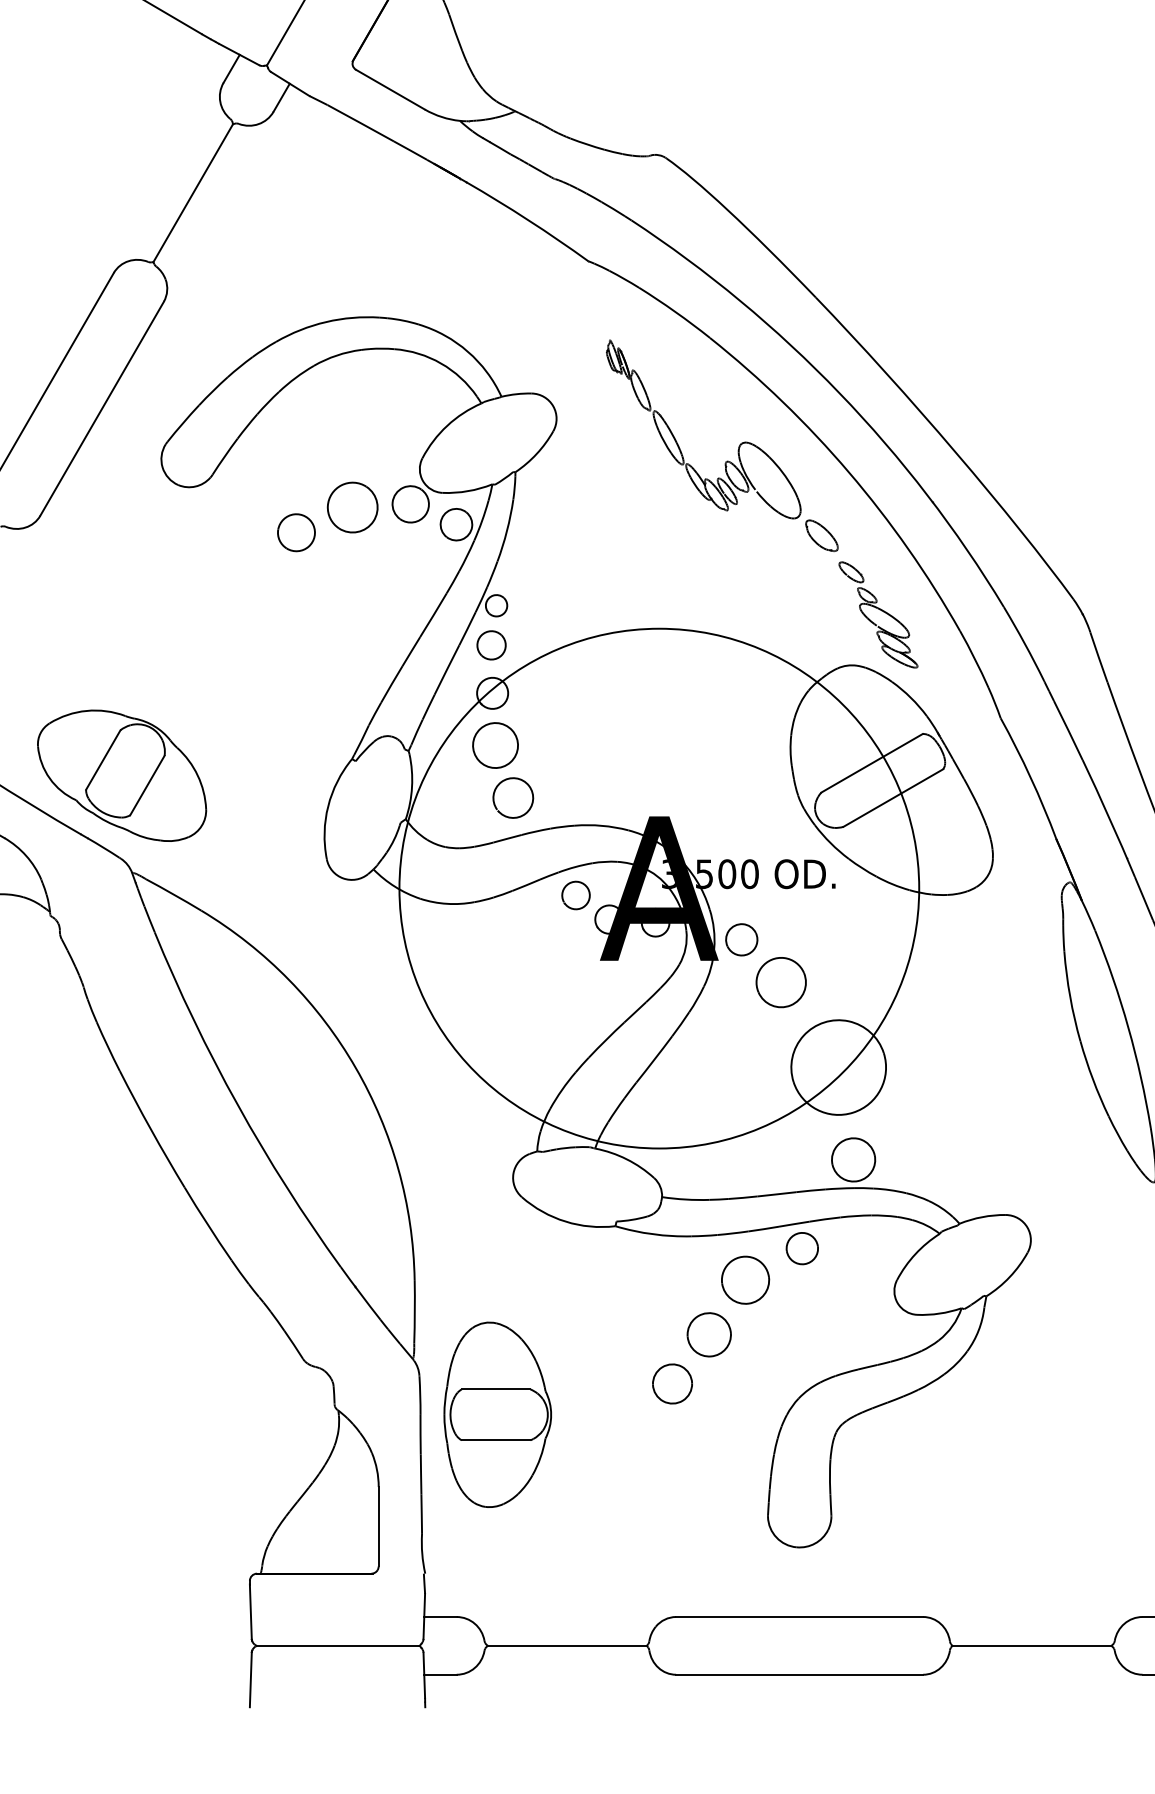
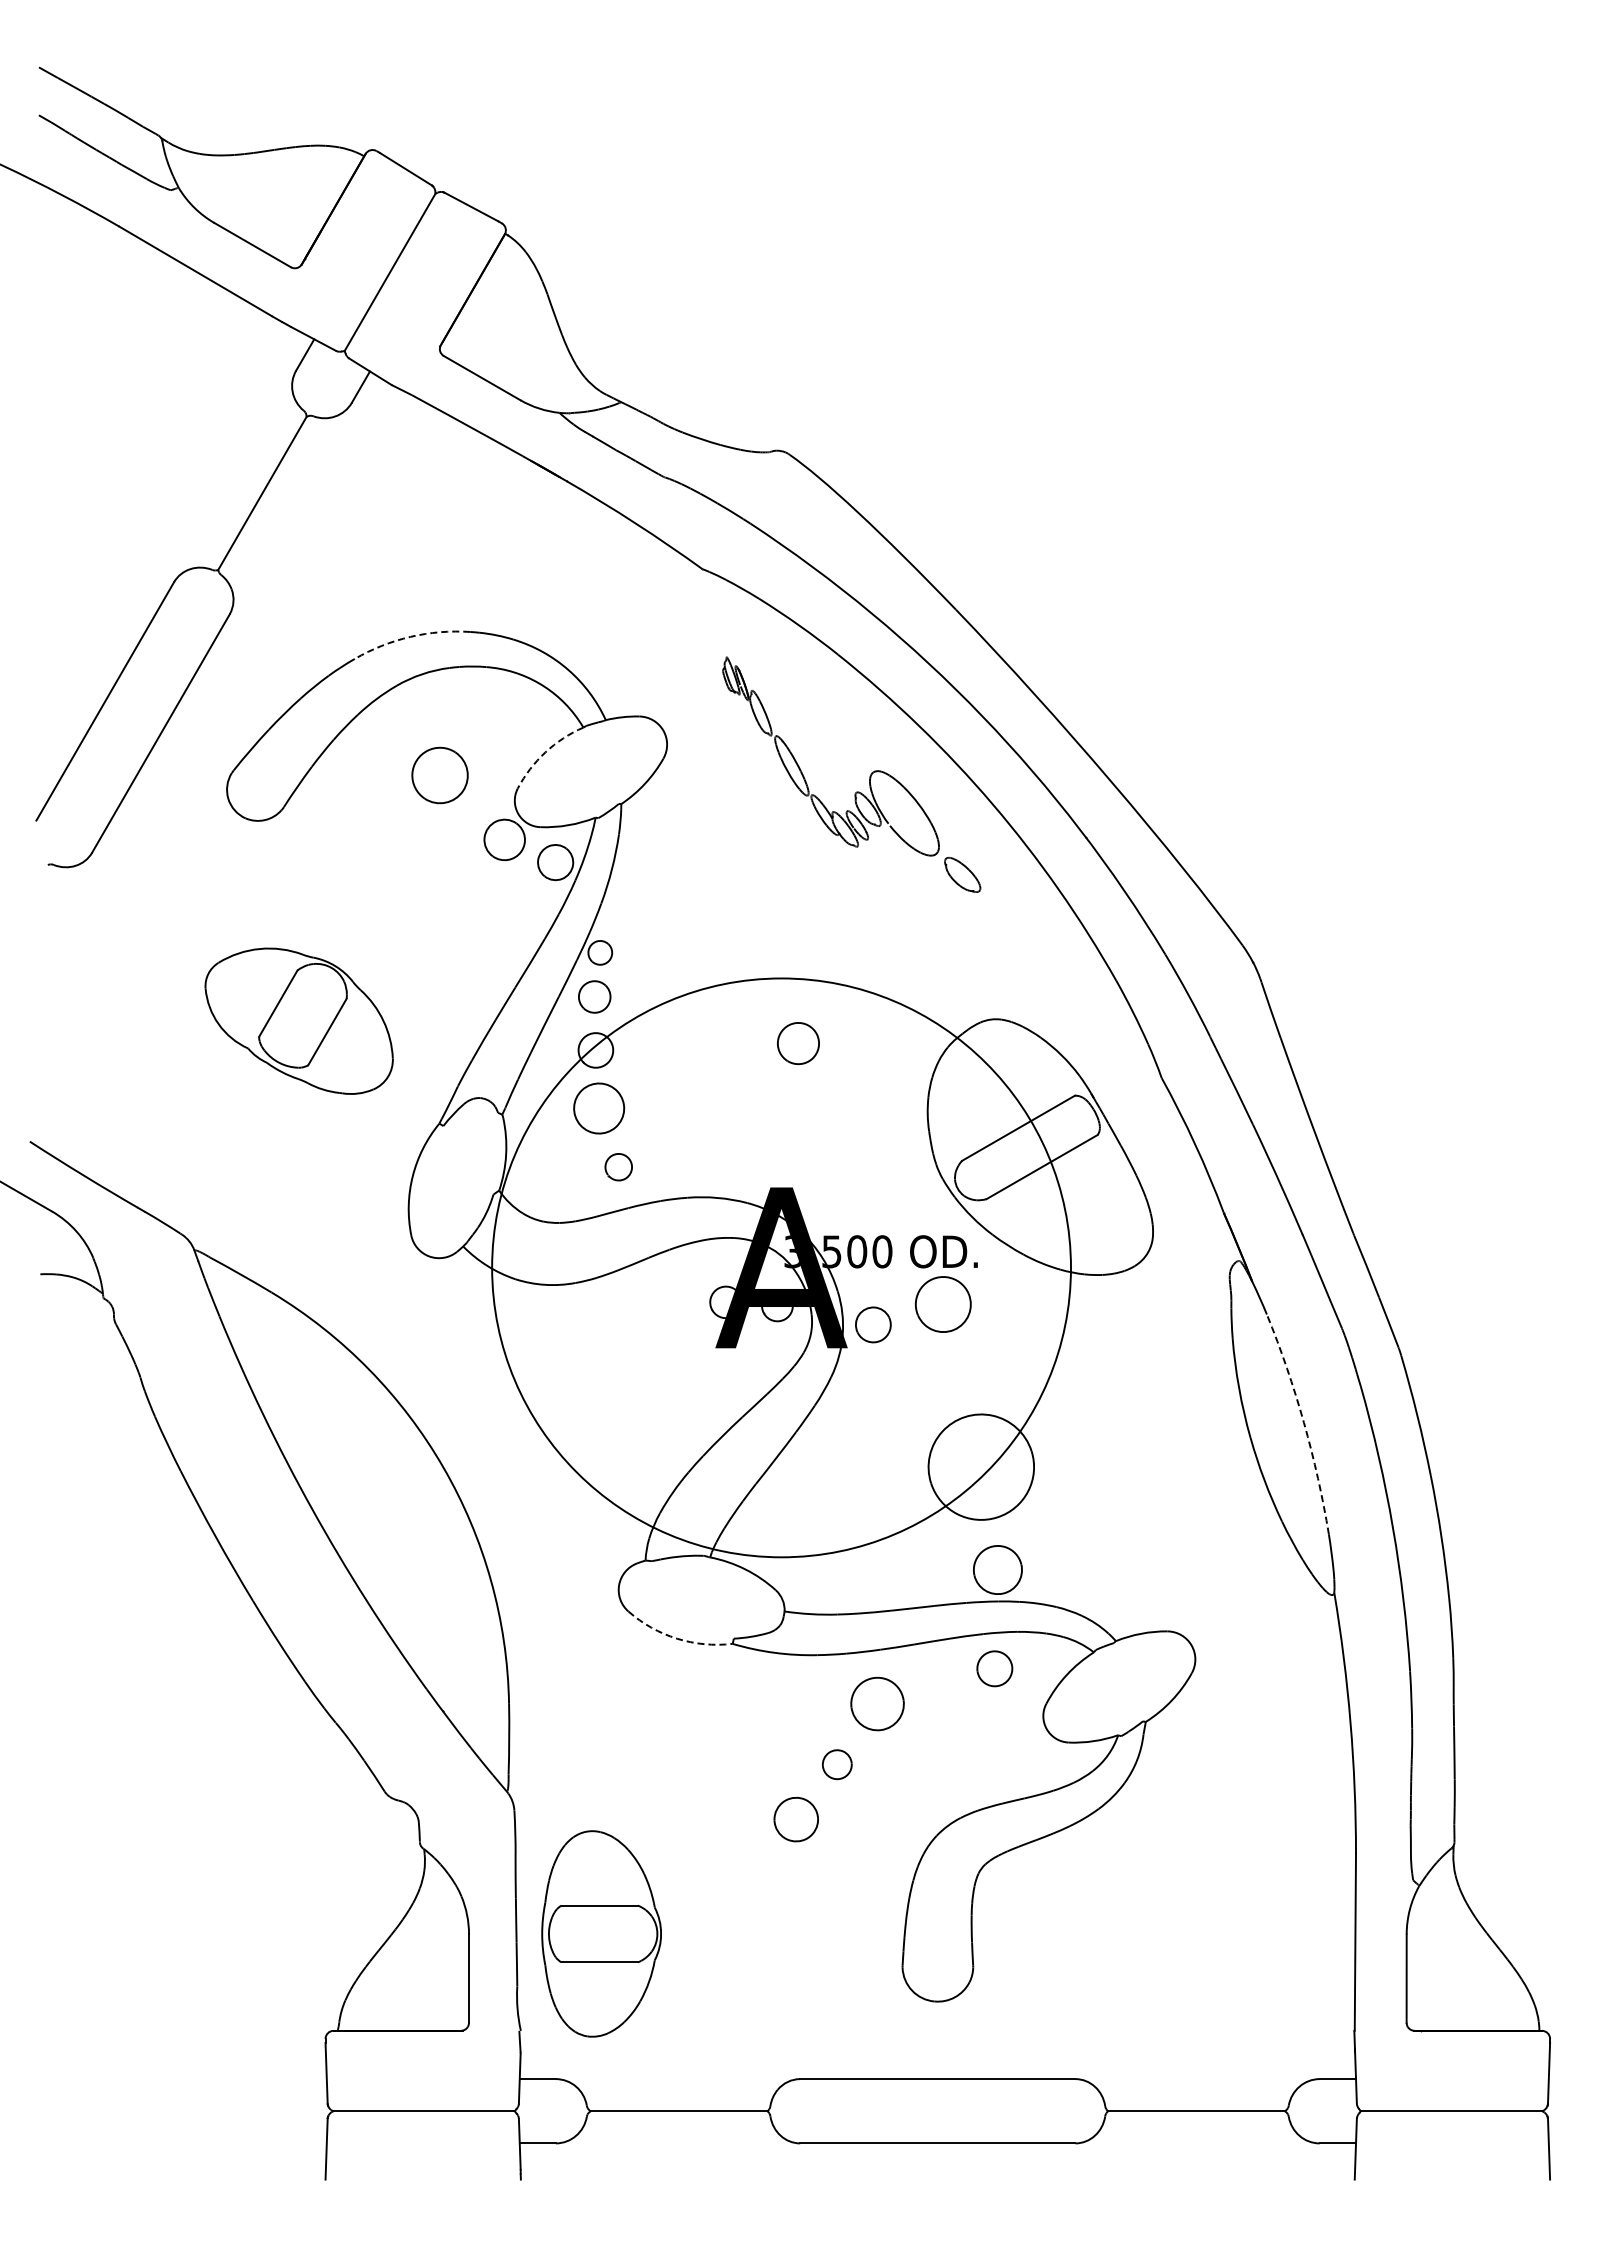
arc: (326, 321) -> (410, 636), solid -> dashed
arc: (447, 425) -> (545, 752), solid -> dashed
part: (352, 507) -> (439, 775), moved
part: (296, 532) -> (798, 1043), moved
part: (878, 614) -> (1025, 962), removed
part: (121, 775) -> (298, 1020), moved
part: (512, 798) -> (618, 1167), size x0.6
part: (575, 895) -> (688, 1275), removed
part: (781, 982) -> (943, 1304), moved
arc: (1127, 1027) -> (1303, 1422), solid -> dashed
arc: (565, 1221) -> (677, 1638), solid -> dashed
part: (802, 1248) -> (994, 1668), moved
part: (709, 1334) -> (837, 1764), size x0.6
part: (497, 1414) -> (601, 1933), moved

